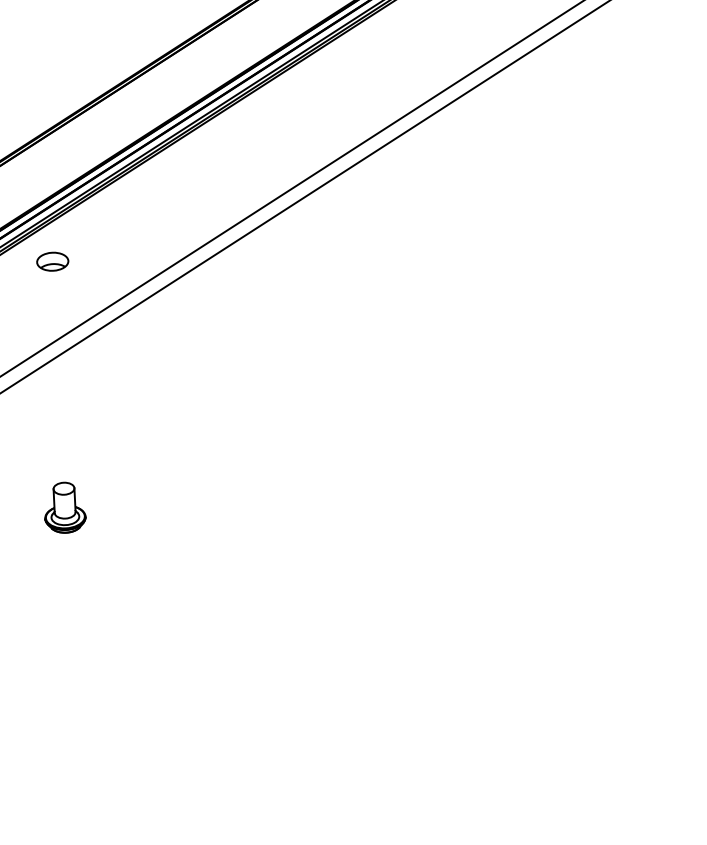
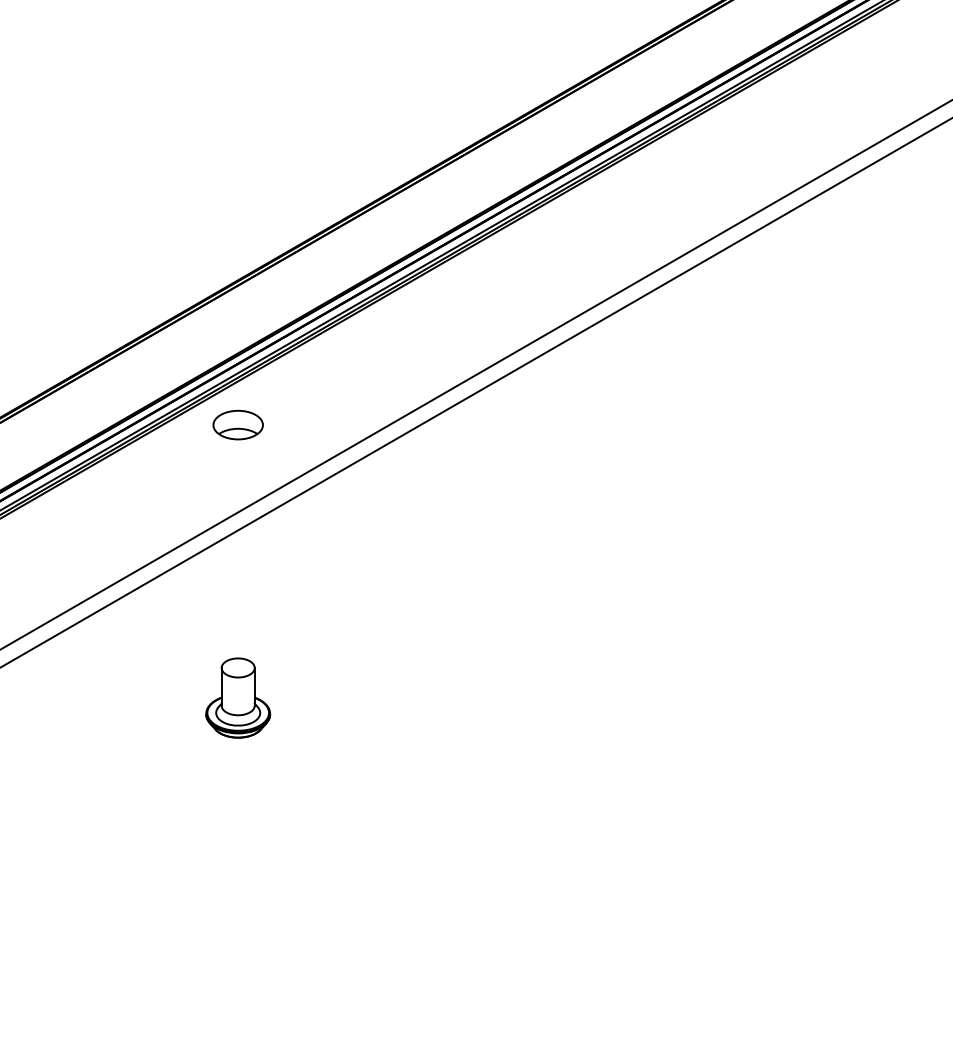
part: (52, 261) -> (237, 424), size x1.43
part: (65, 507) -> (238, 697), size x1.43

